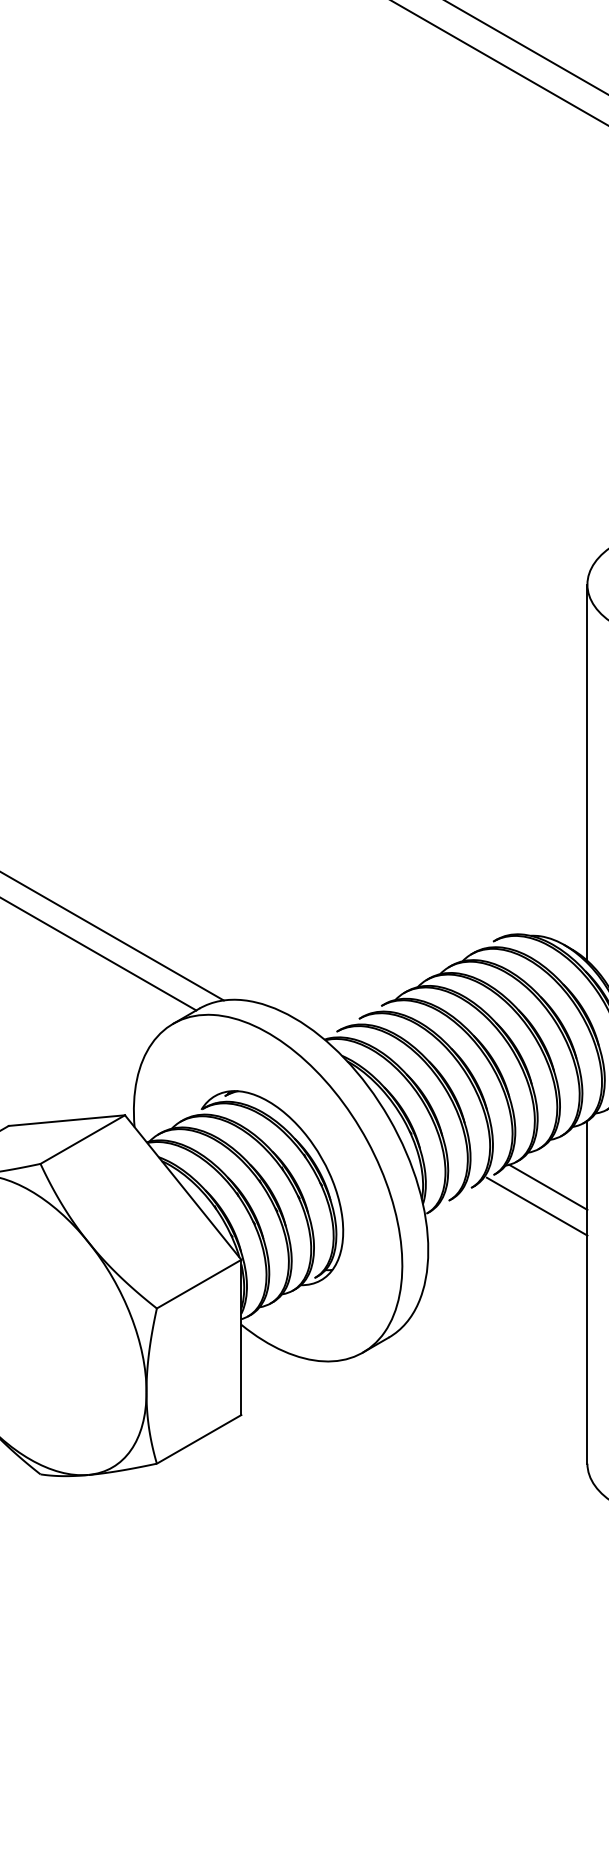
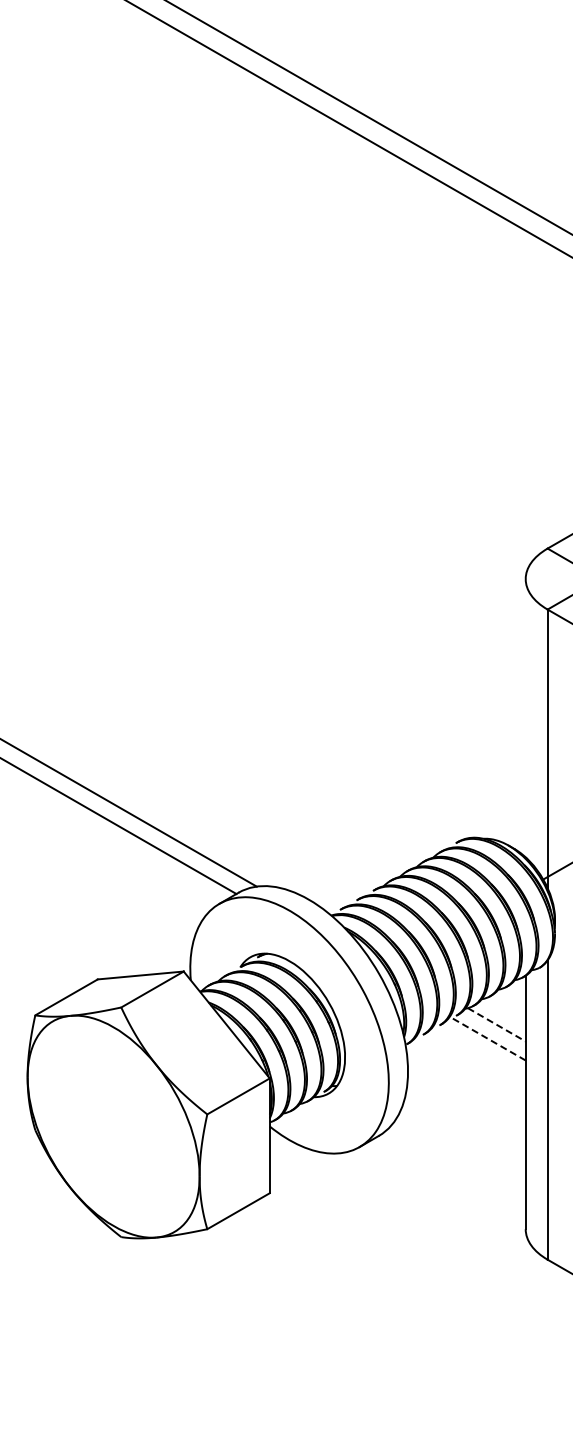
line: (587, 773) -> (525, 718), removed
line: (549, 1188) -> (497, 1025), solid -> dashed
line: (537, 1207) -> (488, 1039), solid -> dashed

